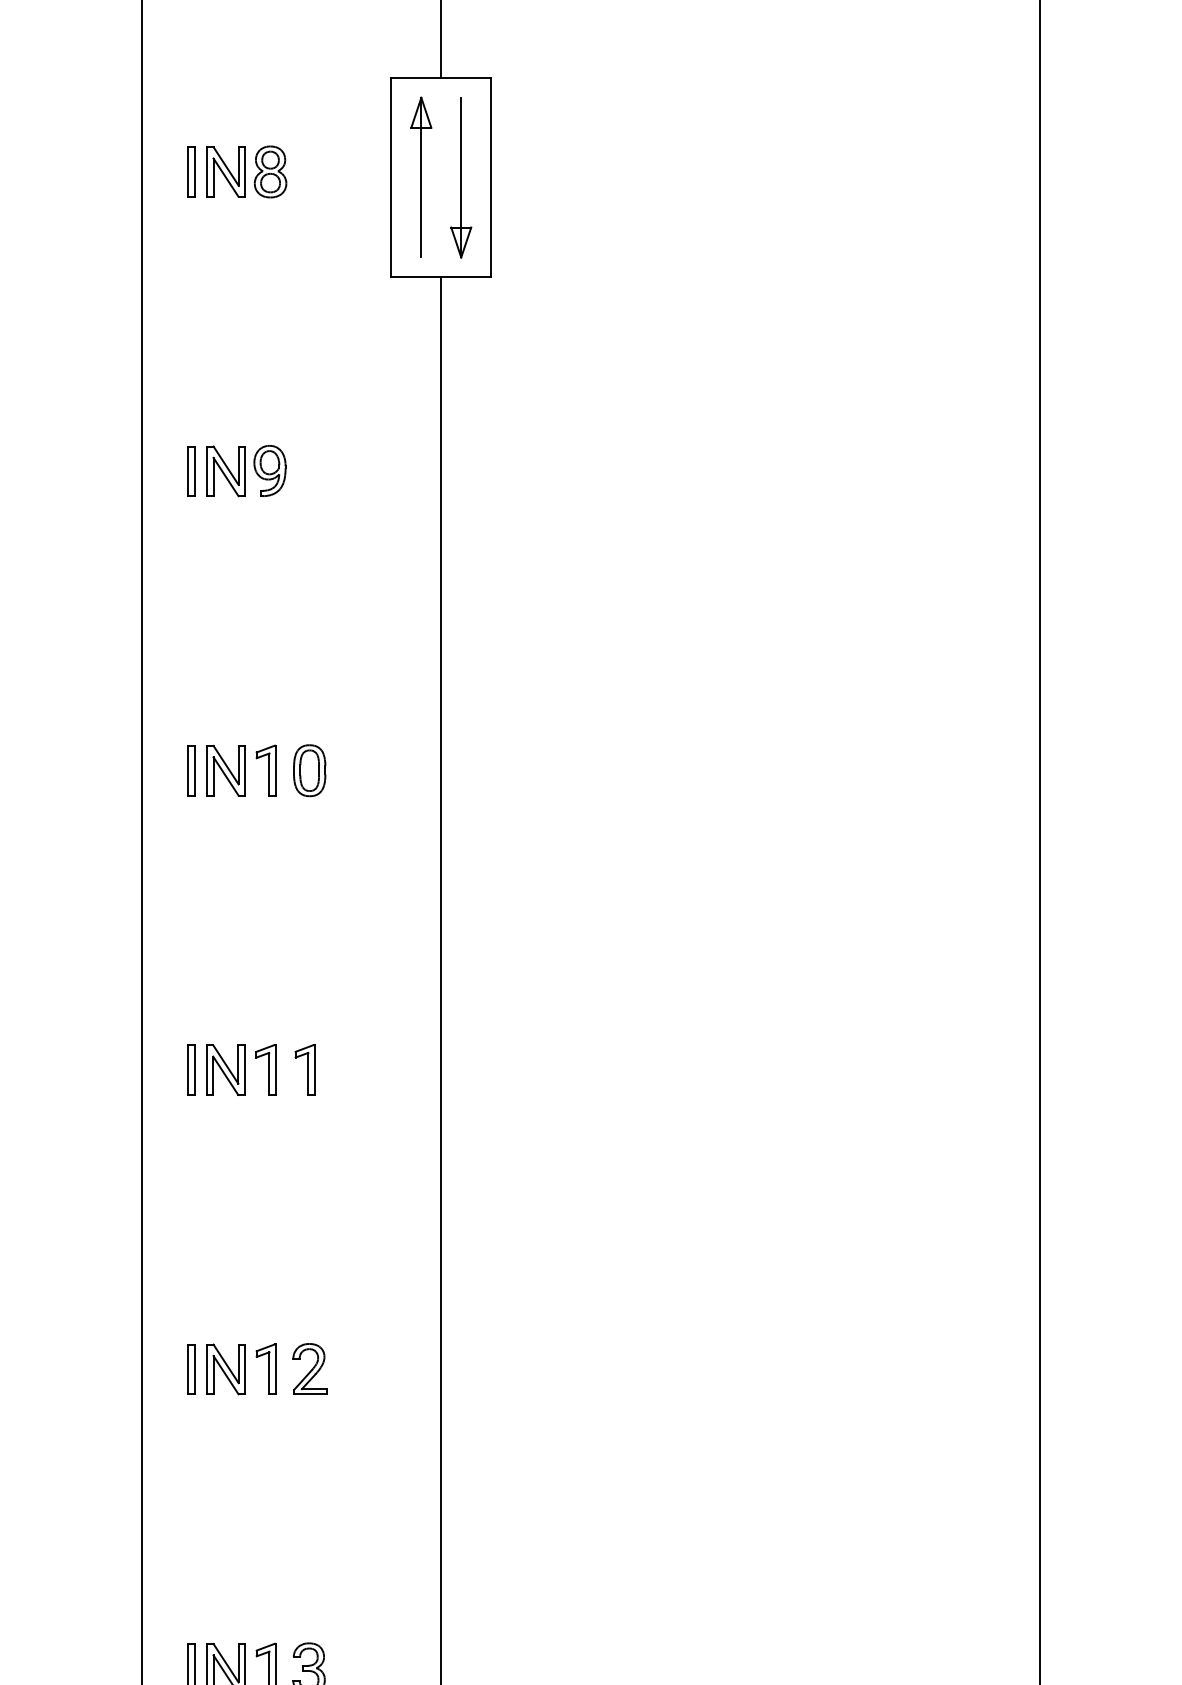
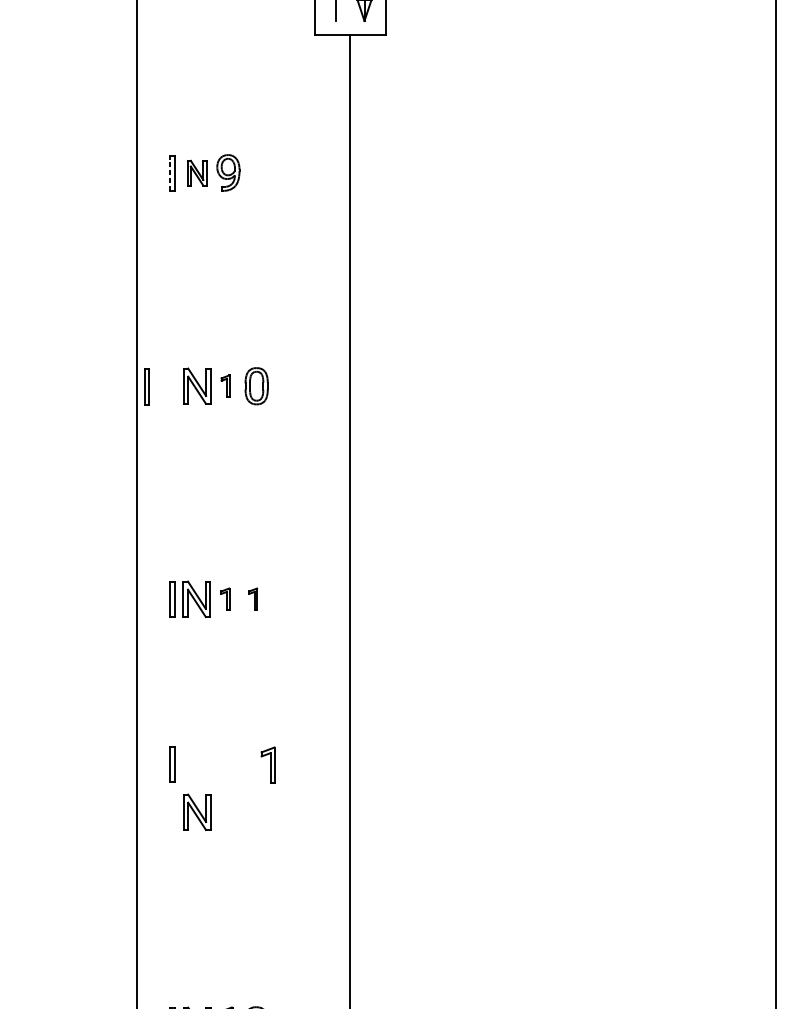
line: (188, 471) -> (170, 173), solid -> dashed
part: (225, 471) -> (196, 173), size x0.7
part: (191, 770) -> (146, 386), moved
part: (265, 770) -> (225, 386), size x0.6
part: (265, 1069) -> (225, 598), size x0.6
part: (304, 1069) -> (252, 598), size x0.6
part: (265, 1368) -> (267, 764), moved
part: (309, 1368) -> (256, 811), removed
part: (191, 1369) -> (172, 764), moved

